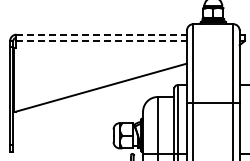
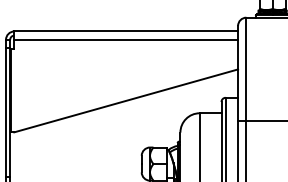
line: (102, 34) -> (127, 31), dashed -> solid
line: (102, 41) -> (127, 40), dashed -> solid

